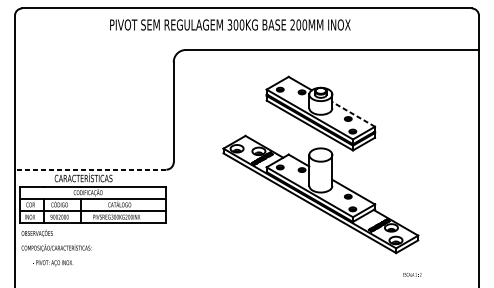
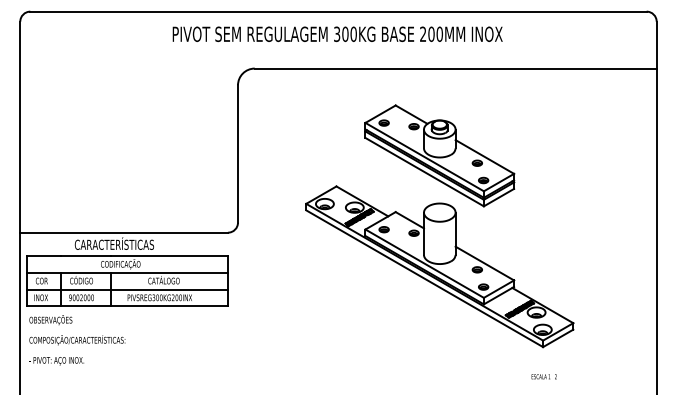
text: (230, 24) -> (337, 33), moved
line: (353, 114) -> (484, 156), dashed -> solid
line: (90, 169) -> (124, 232), dashed -> solid
text: (53, 263) -> (56, 361), moved
text: (411, 274) -> (543, 376), moved

